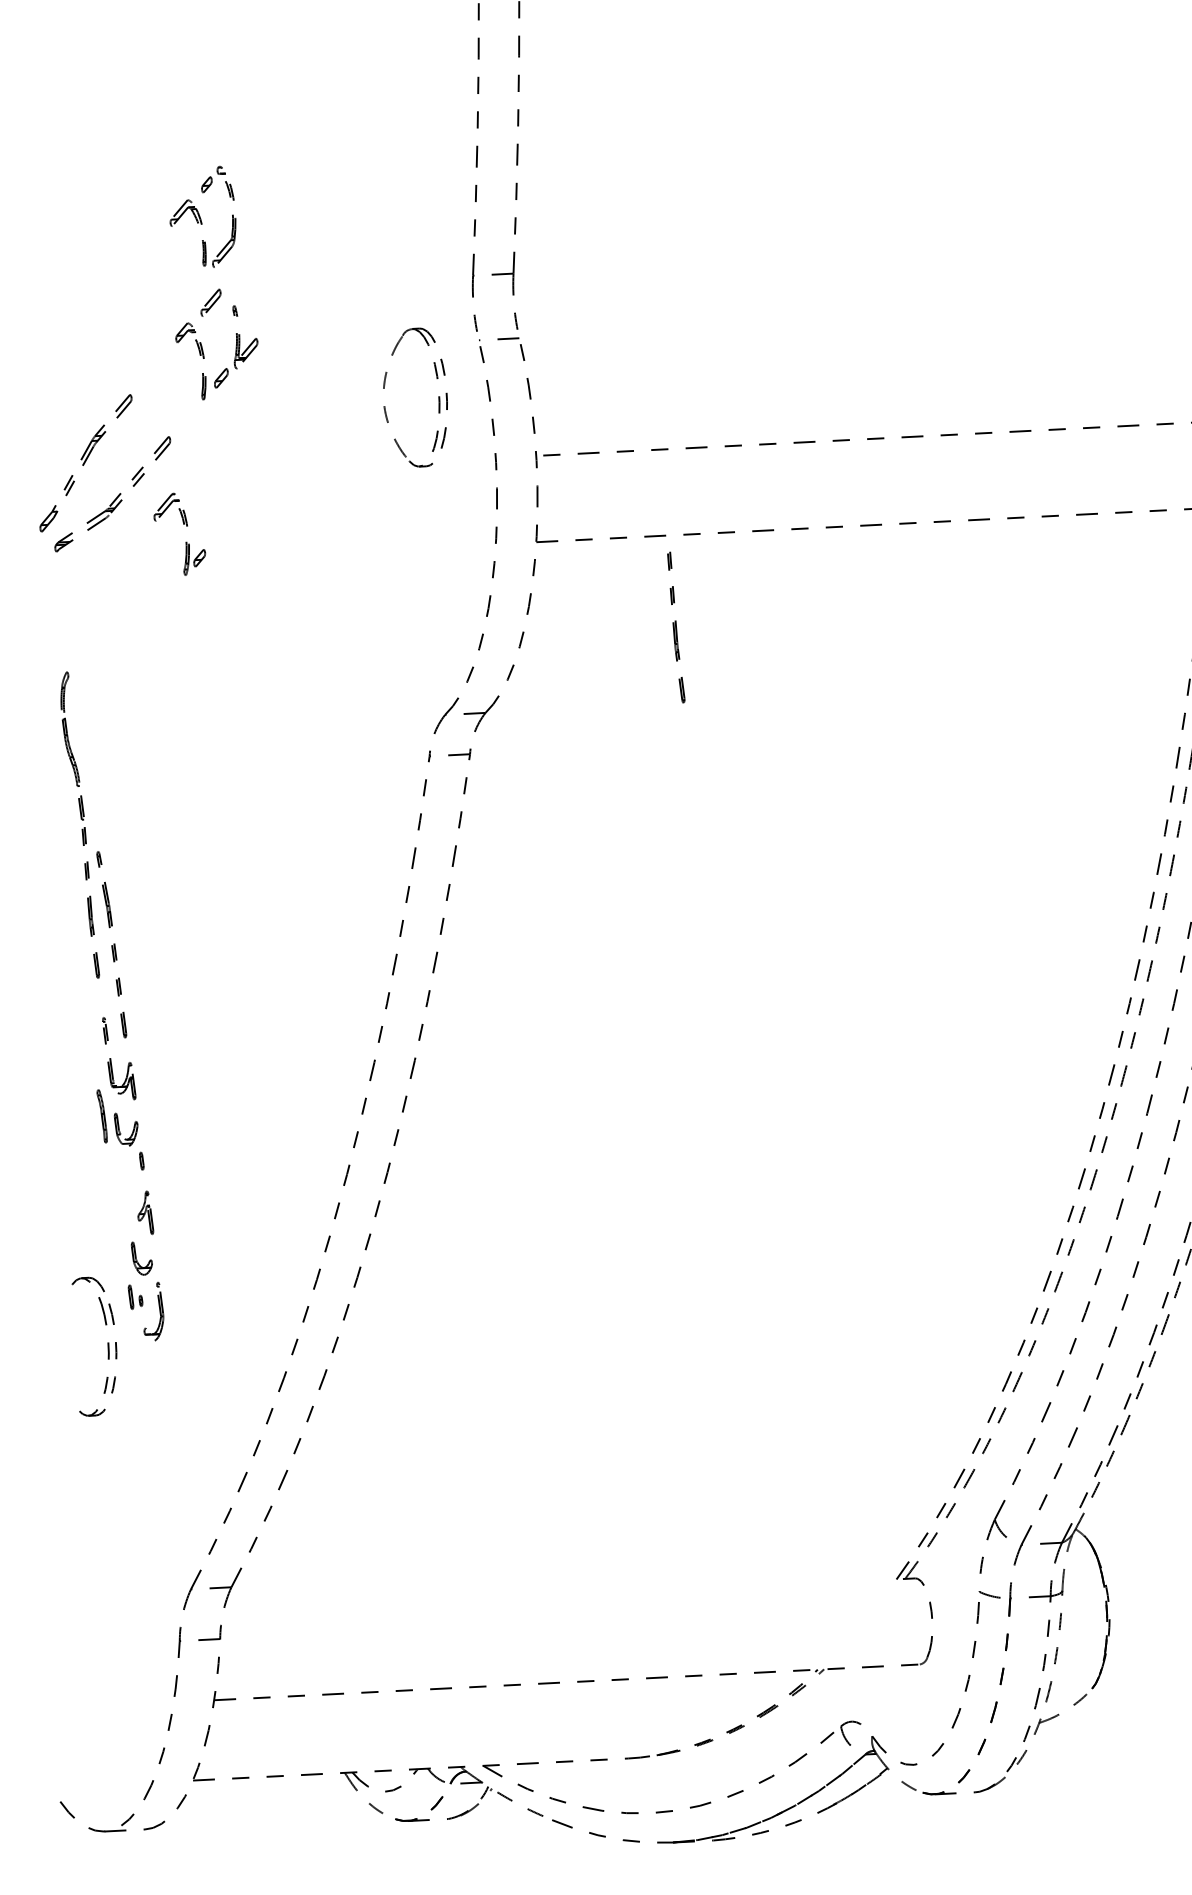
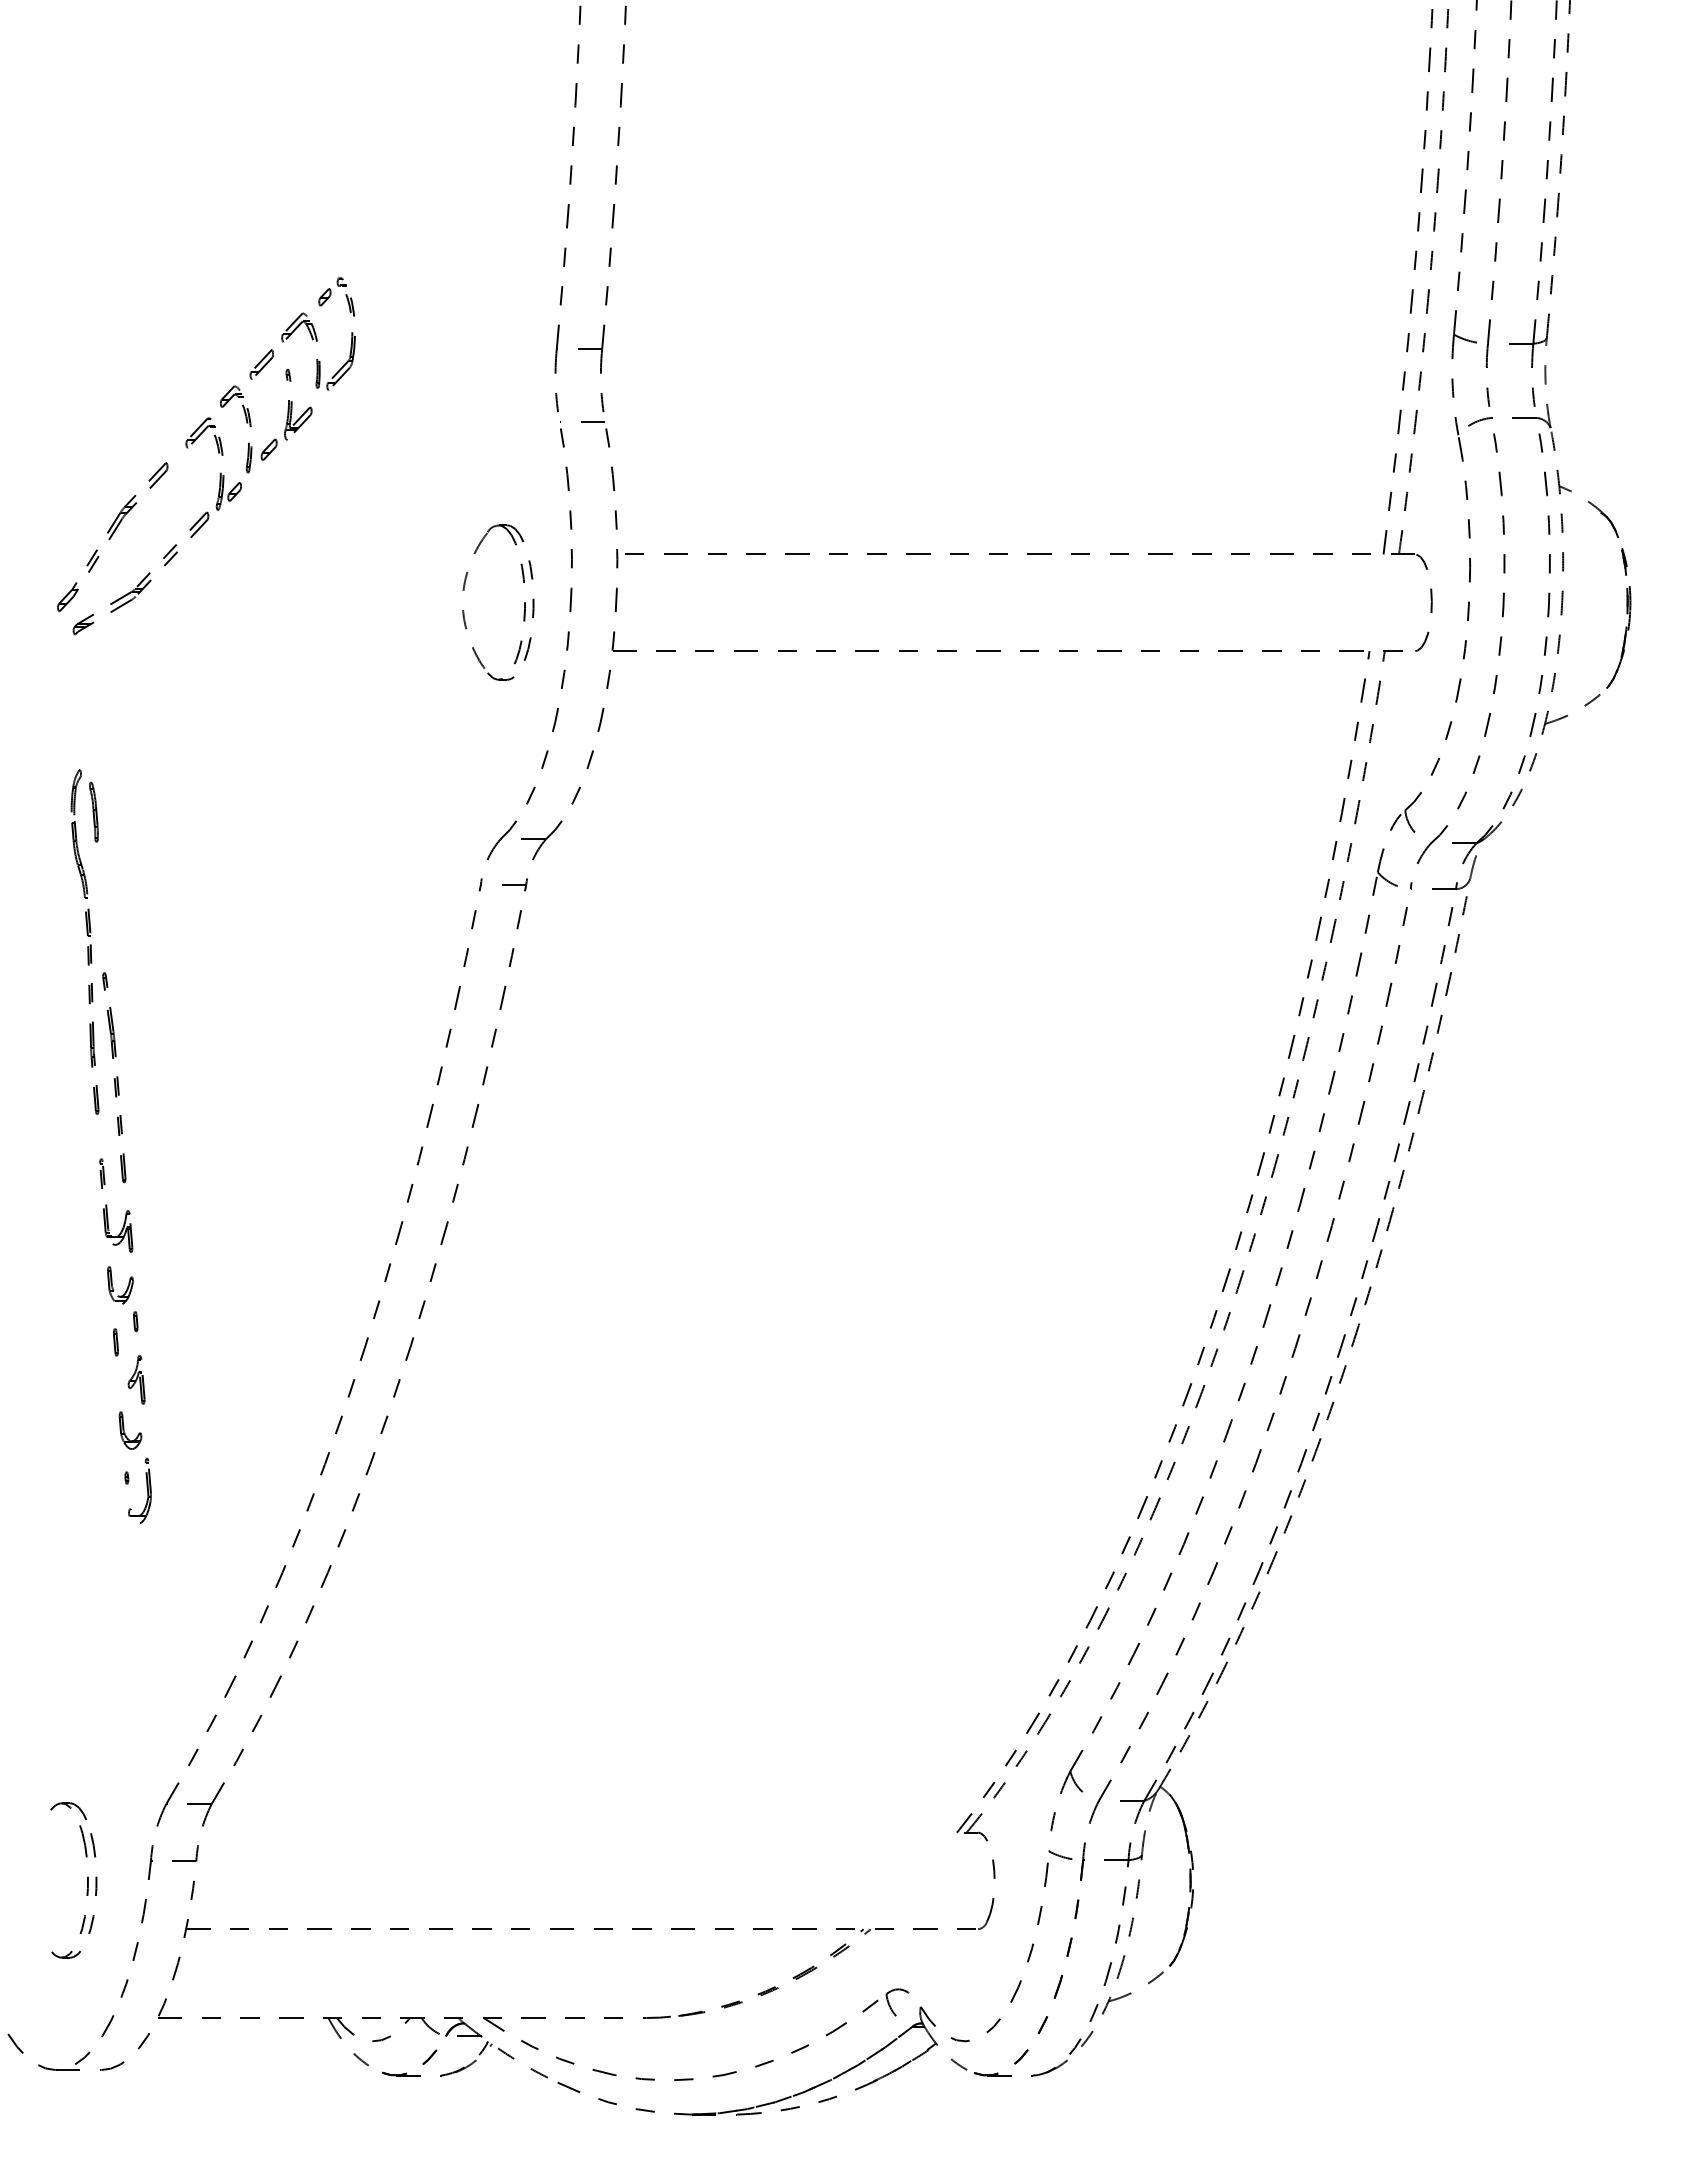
part: (202, 217) -> (318, 333), moved
part: (438, 396) -> (524, 602), moved
part: (183, 524) -> (218, 453), moved
part: (676, 627) -> (764, 754), removed
part: (101, 1115) -> (93, 811), moved
part: (130, 1297) -> (115, 1342), moved
part: (108, 1345) -> (87, 1880), moved

